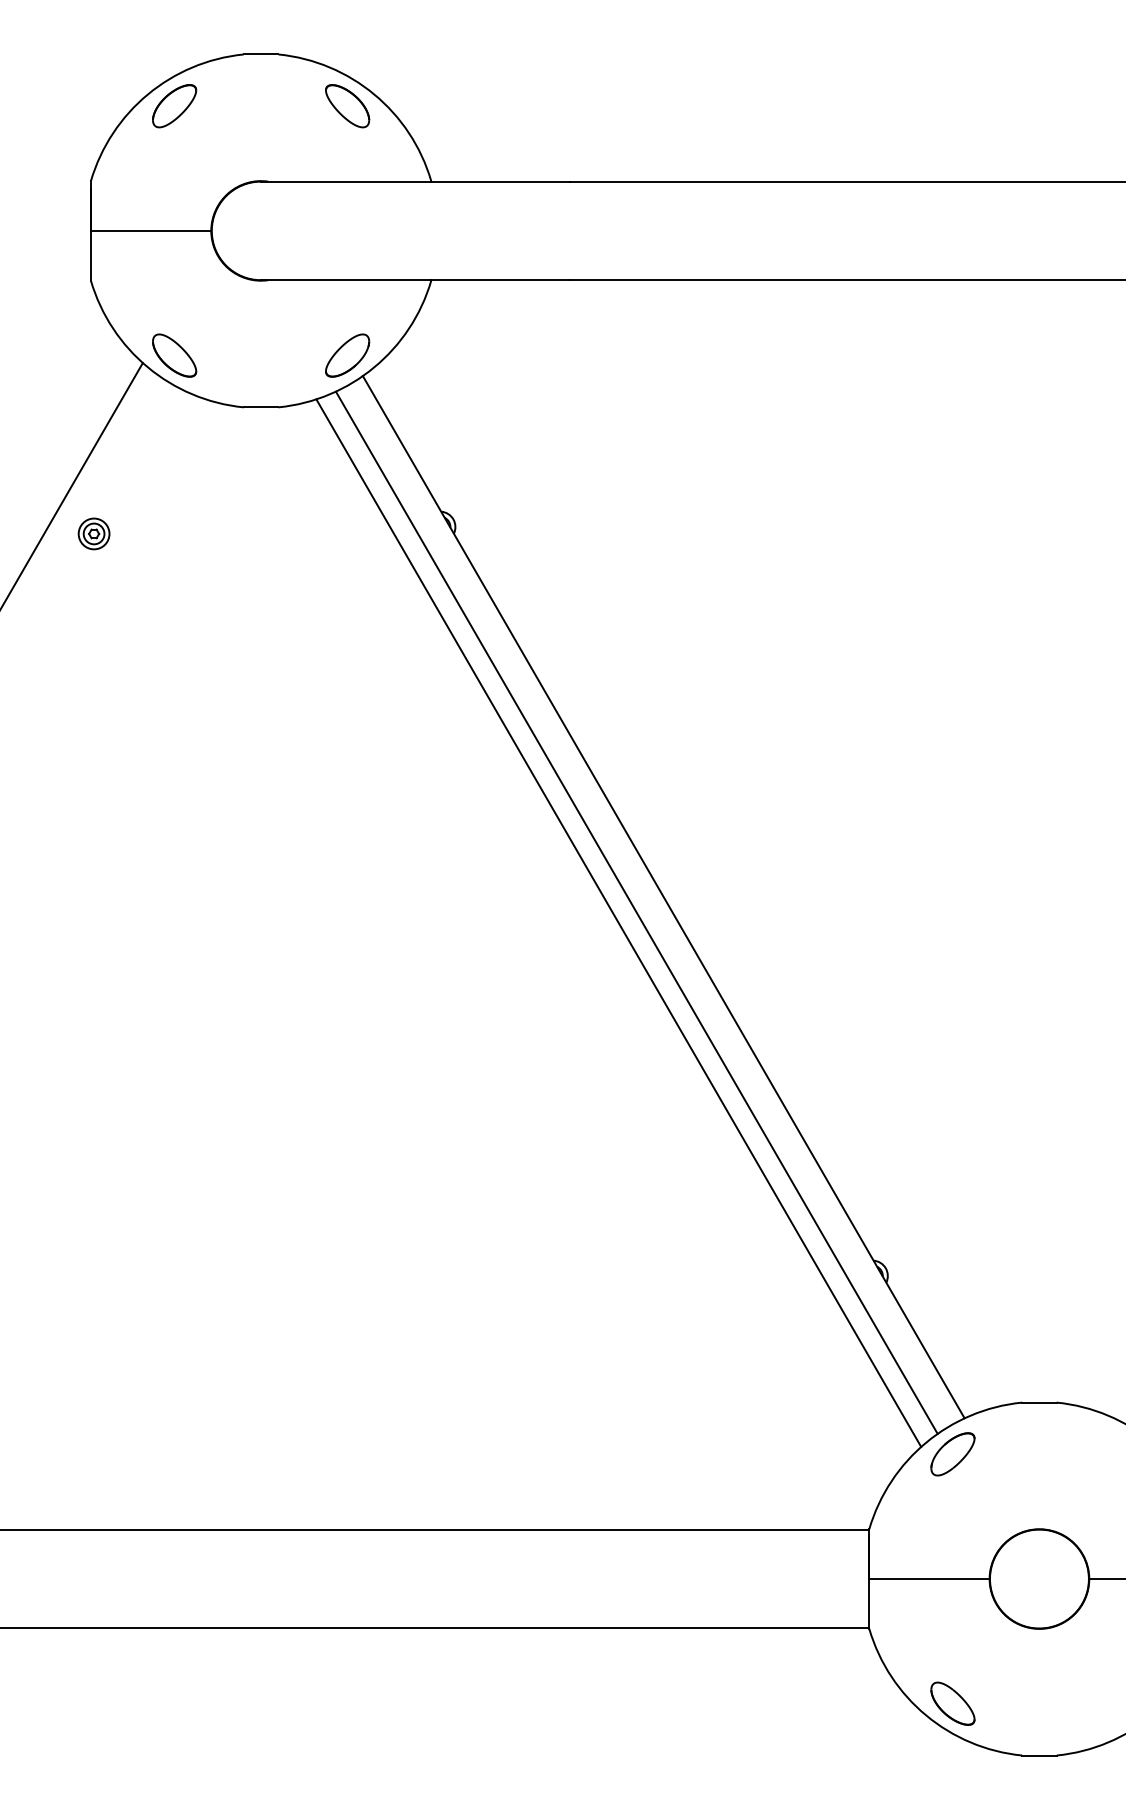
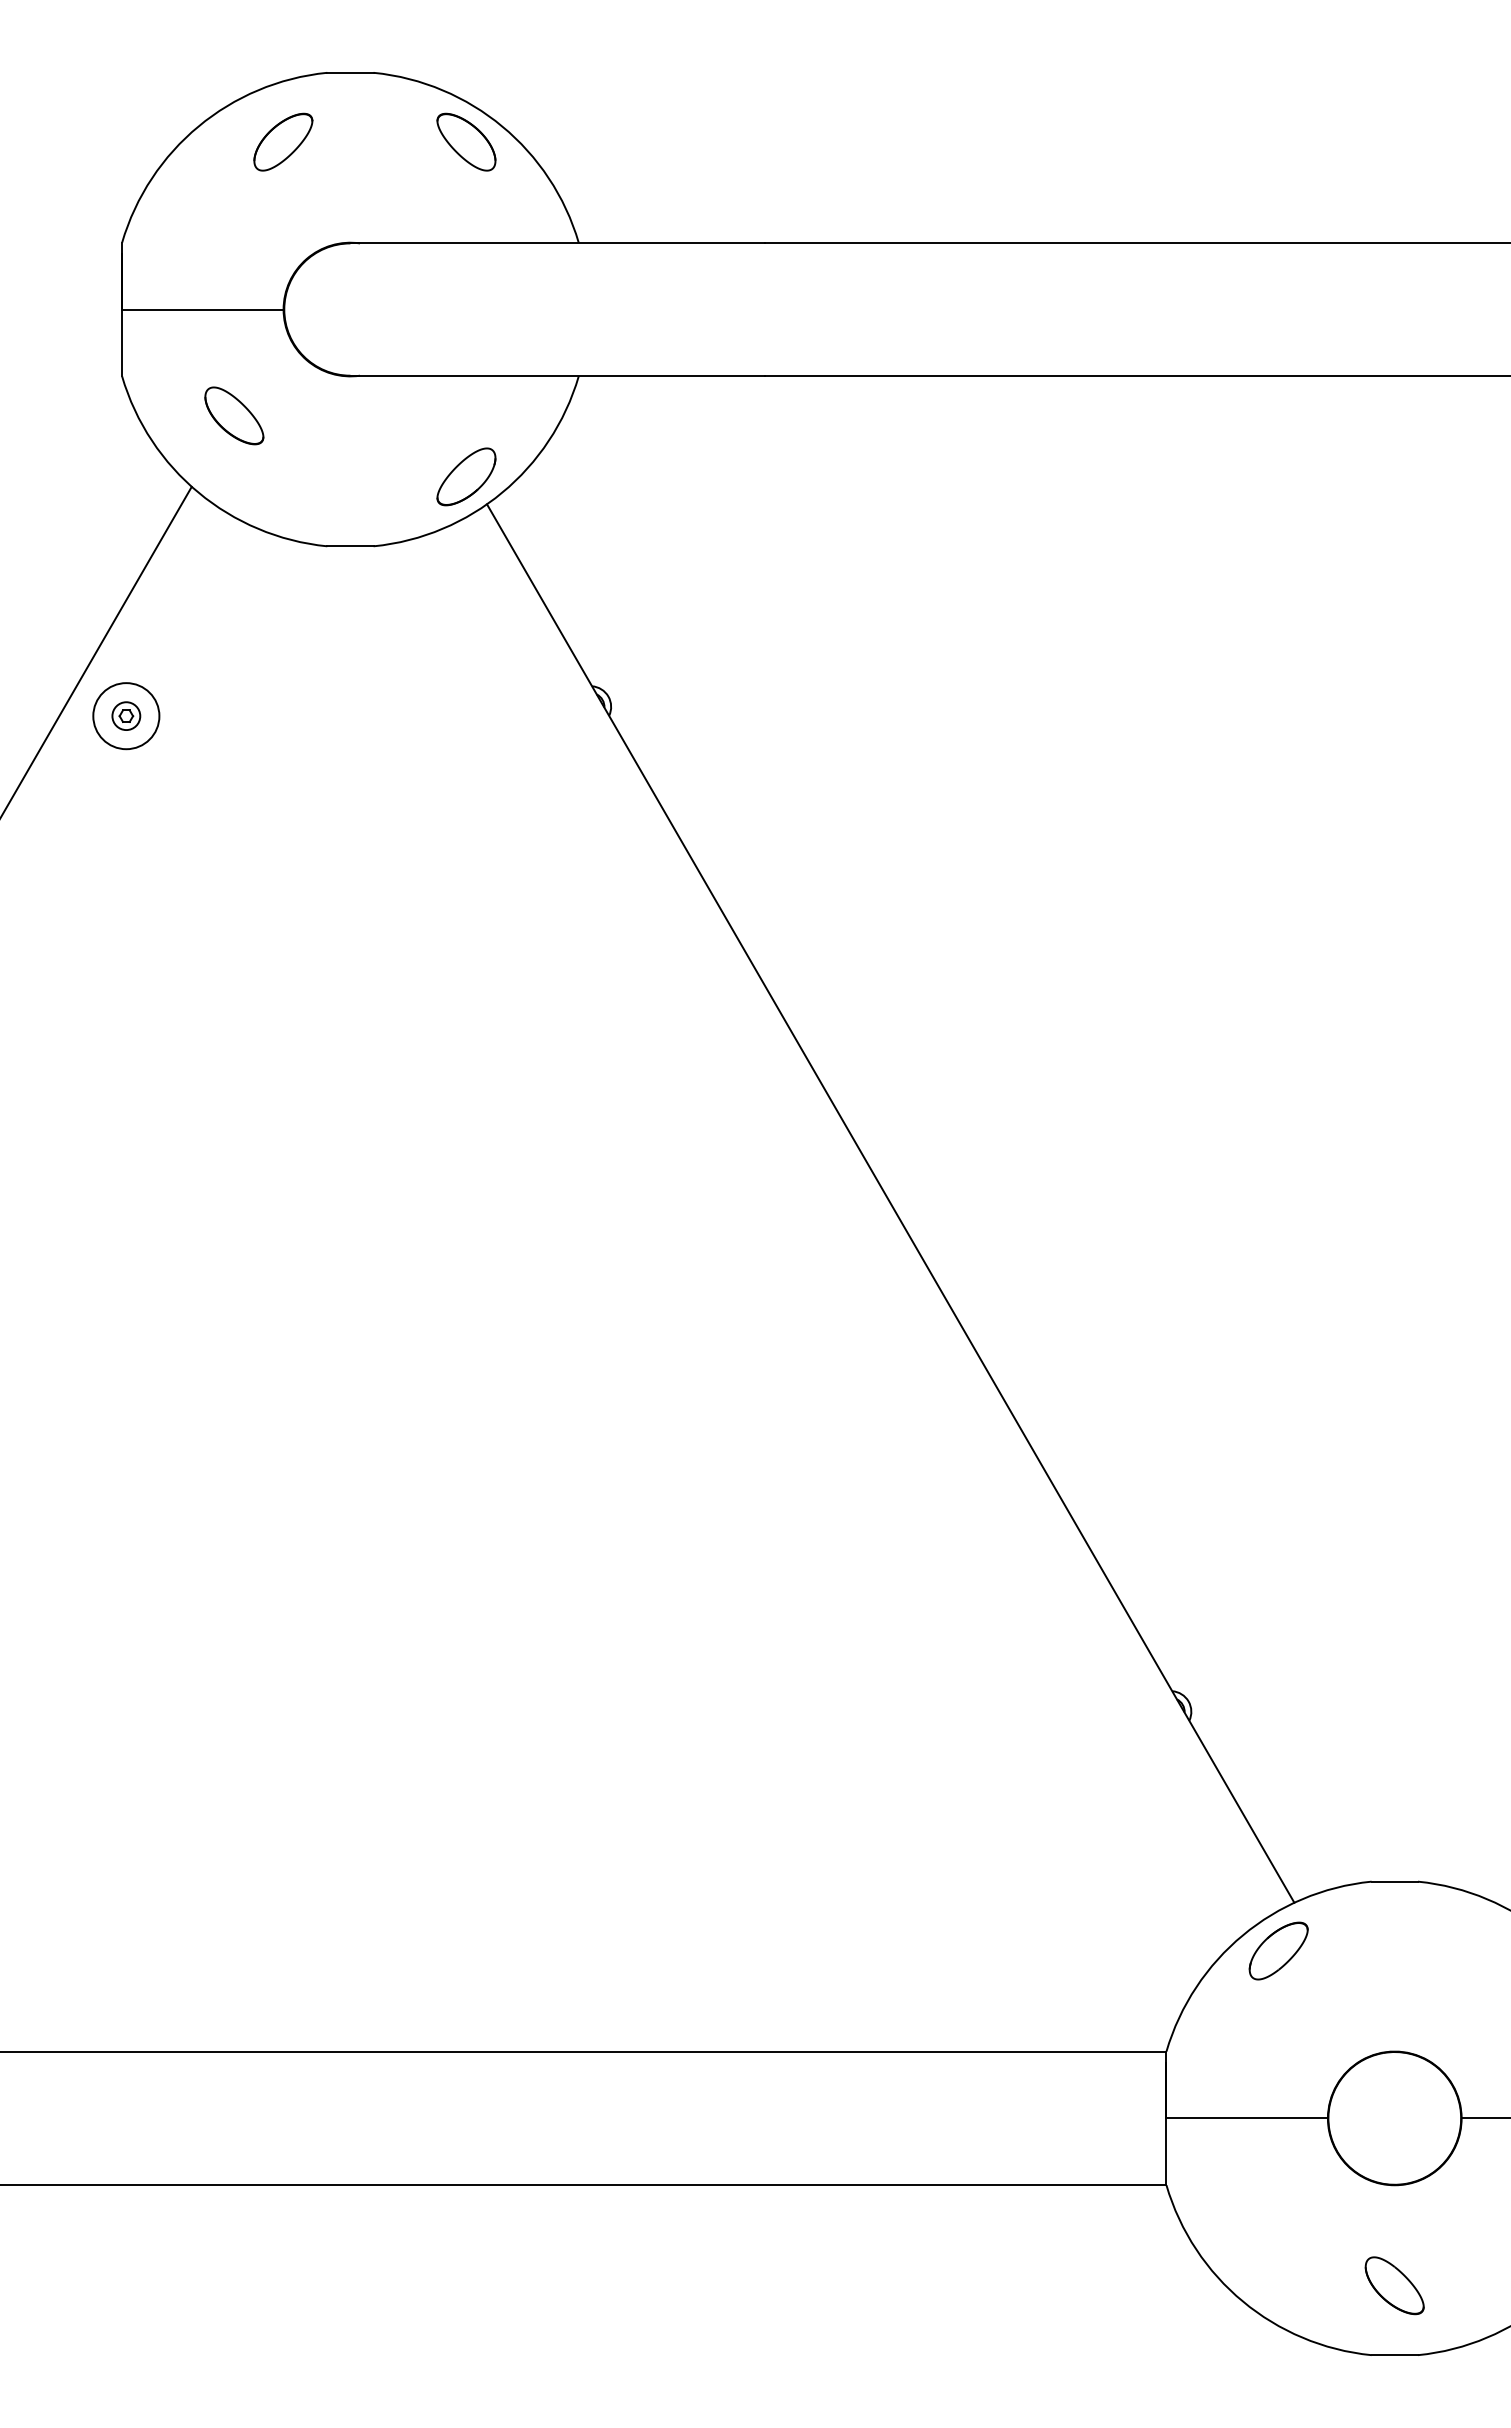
part: (174, 105) -> (283, 141), moved
part: (174, 355) -> (234, 415), moved
circle: (94, 533) -> (126, 715), size x1.6
line: (636, 912) -> (854, 1224), removed
line: (618, 923) -> (830, 1238), removed
part: (952, 1703) -> (1394, 2285), moved

